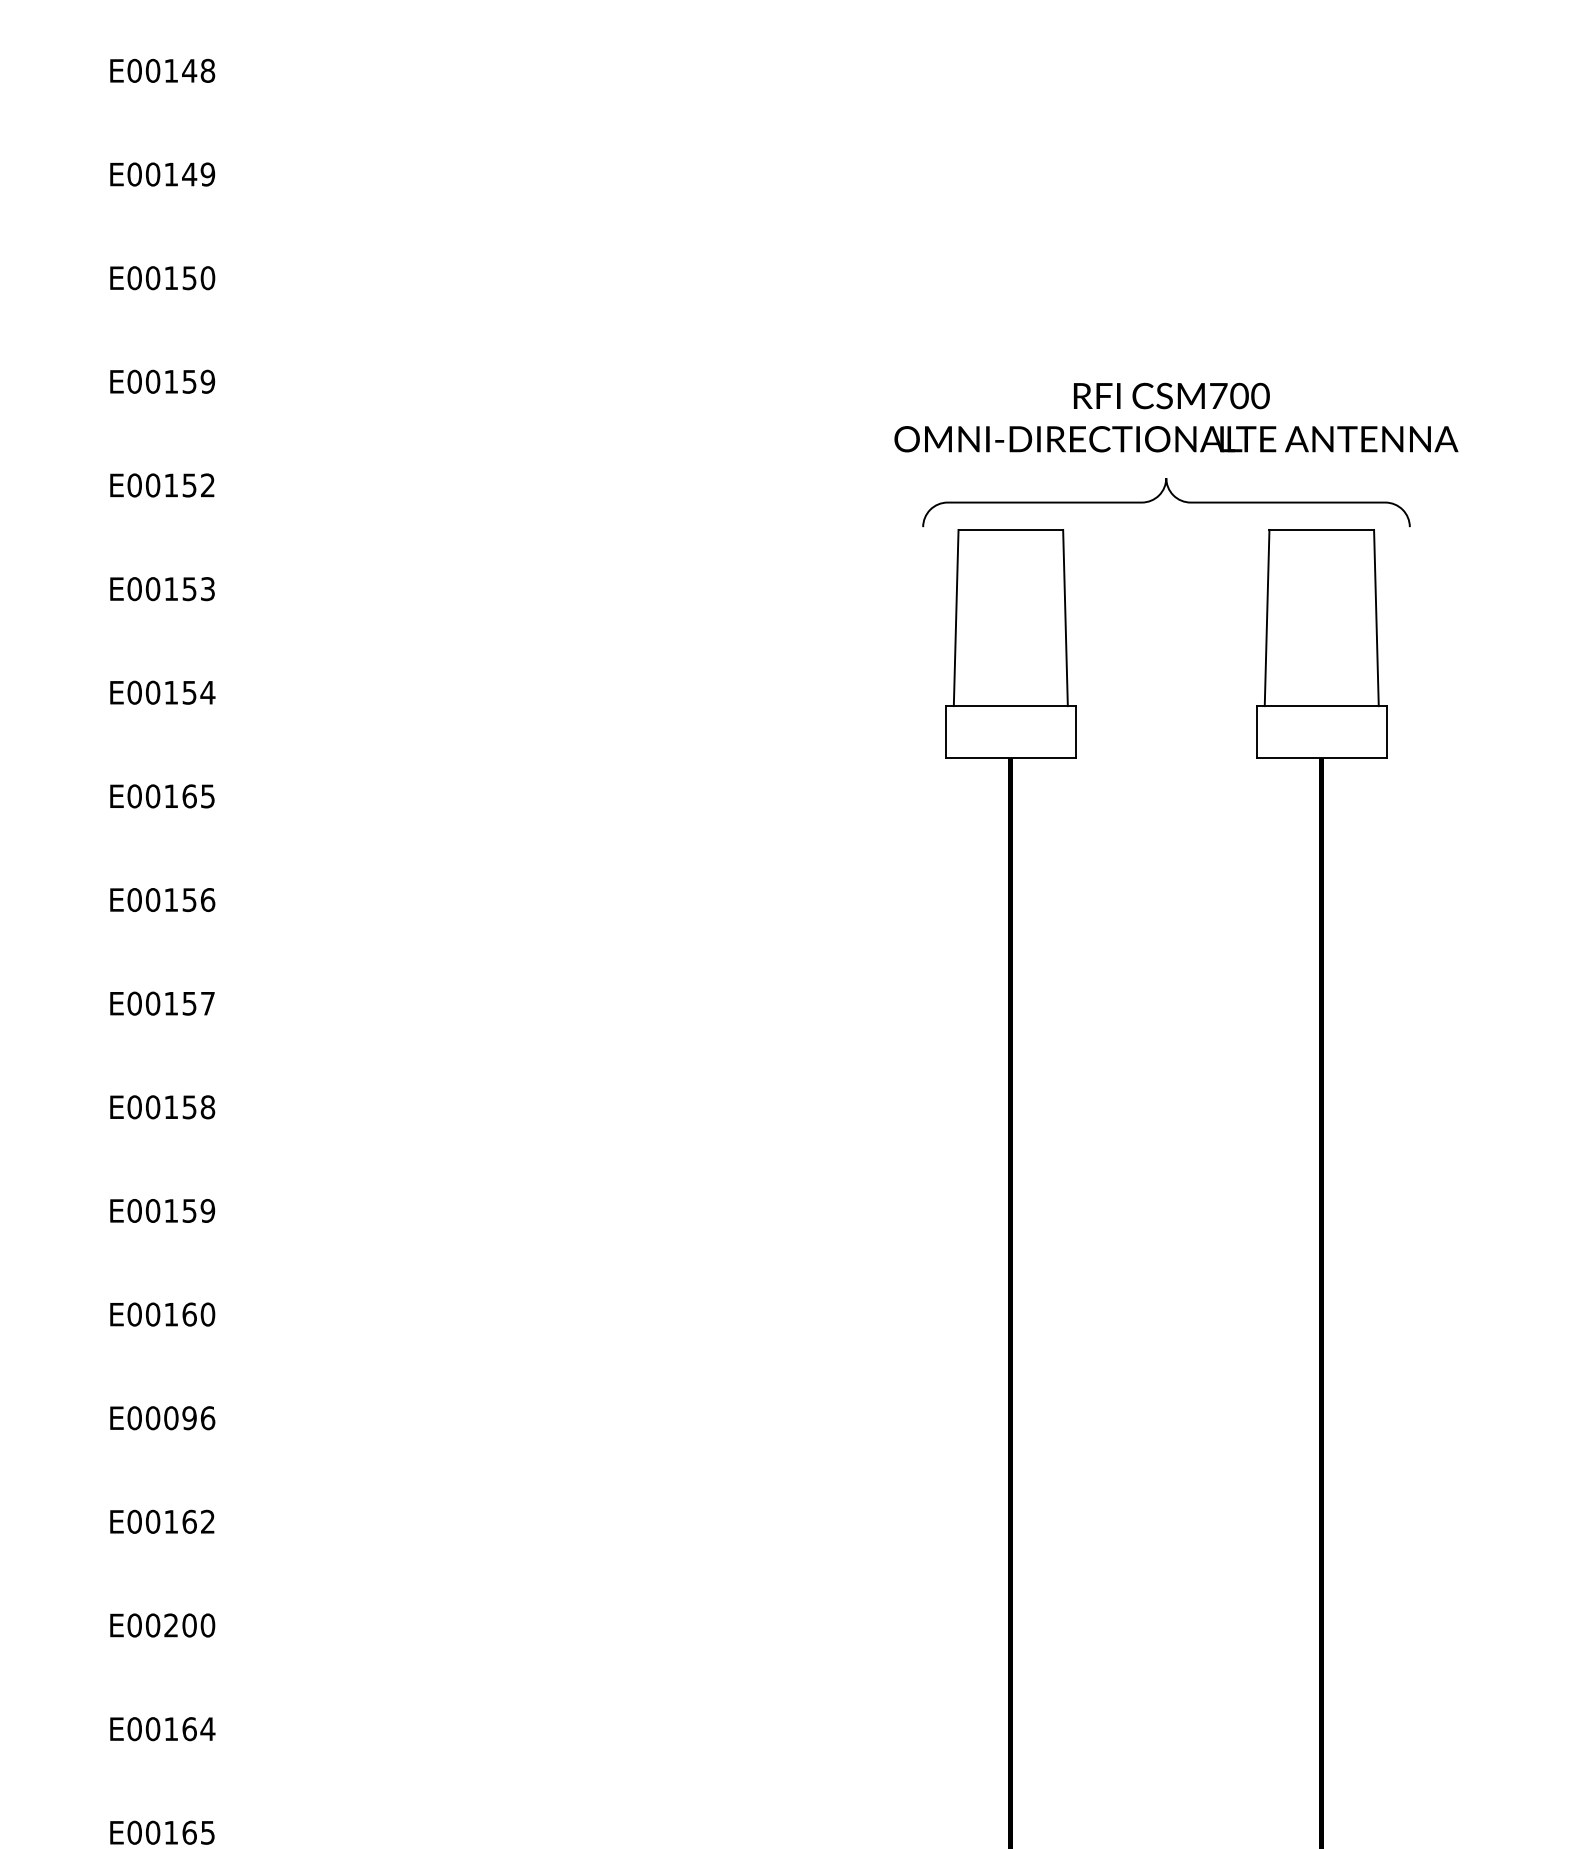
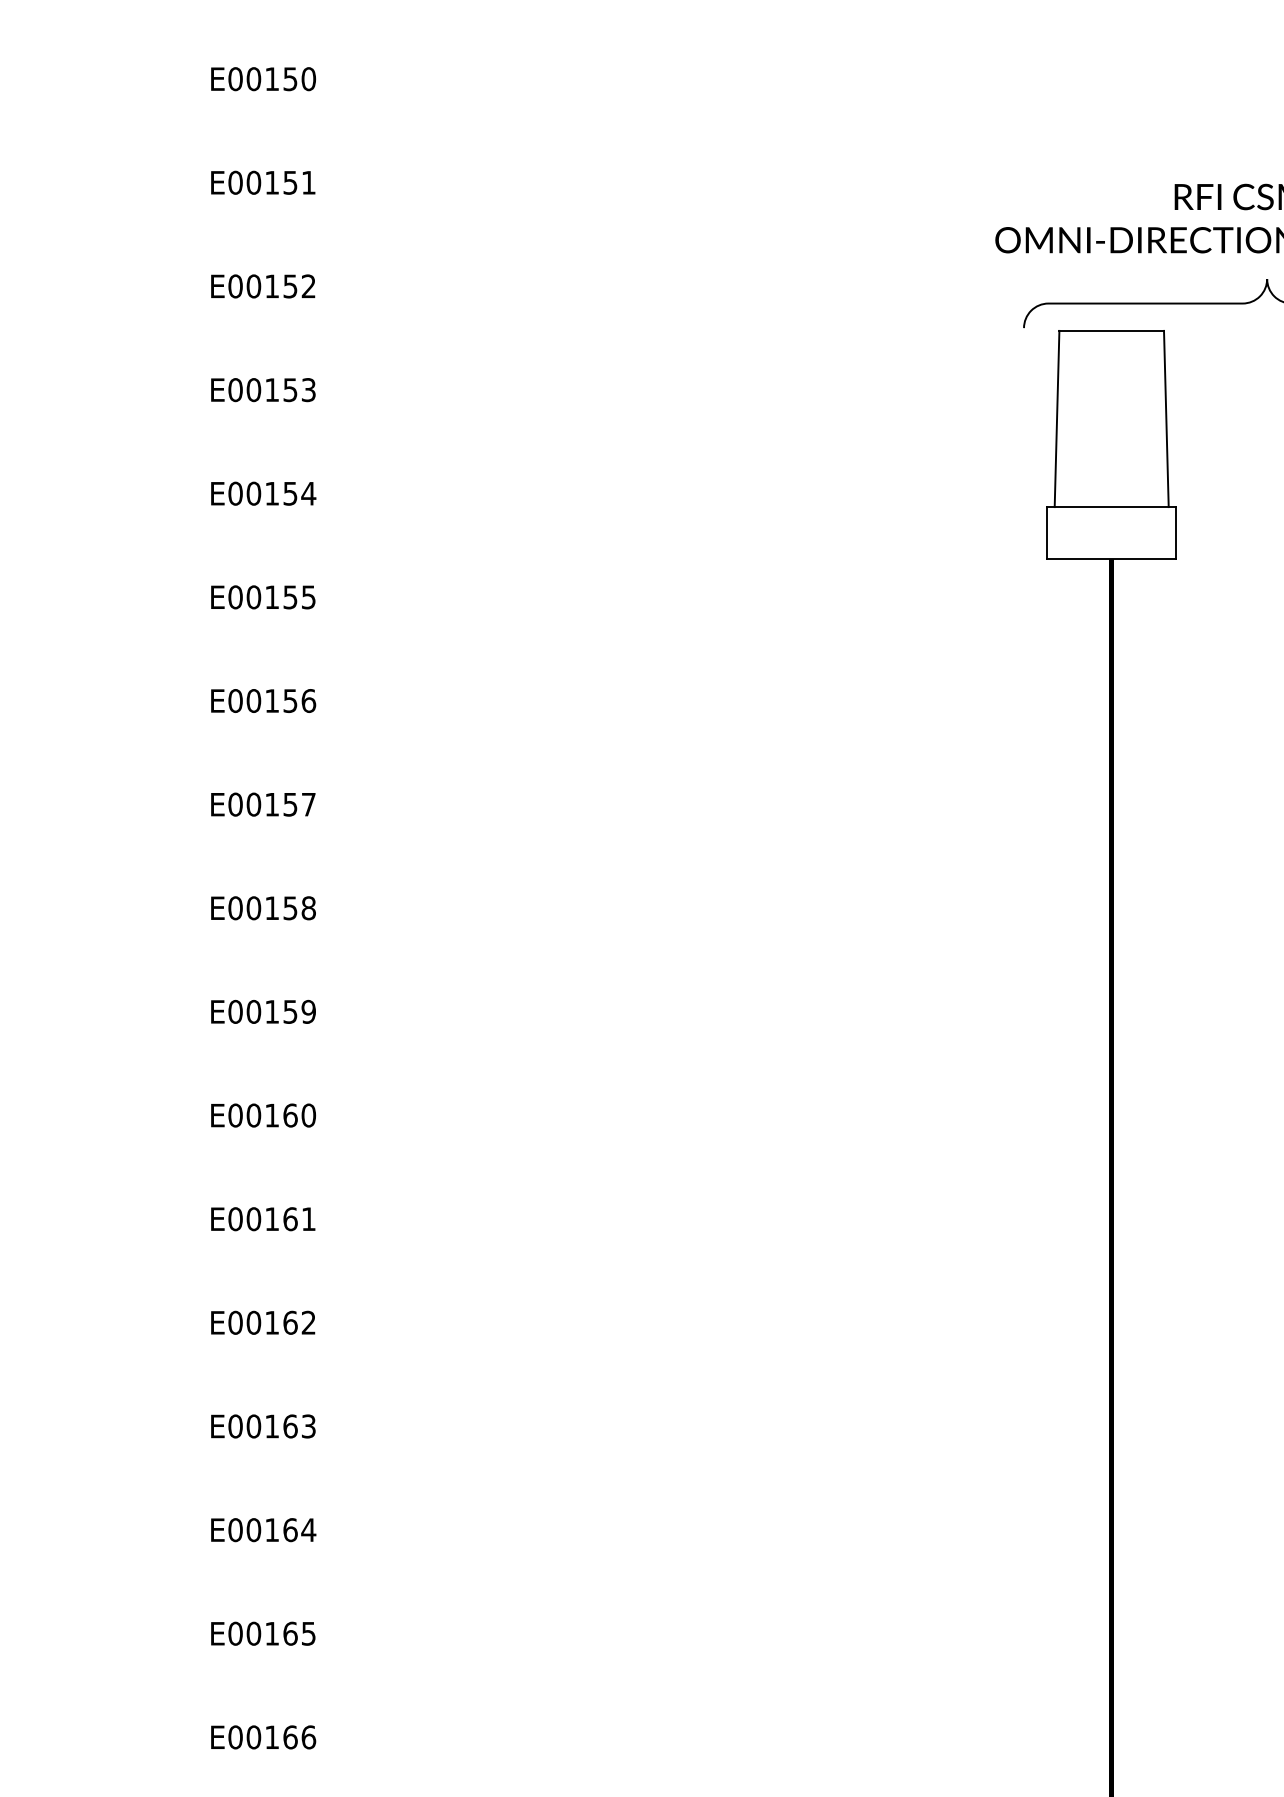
text: (207, 381) -> (308, 182), E00159 -> E00151
text: (189, 796) -> (290, 597), E00165 -> E00155
text: (189, 1418) -> (290, 1219), E00096 -> E00161
text: (189, 1625) -> (290, 1426), E00200 -> E00163

